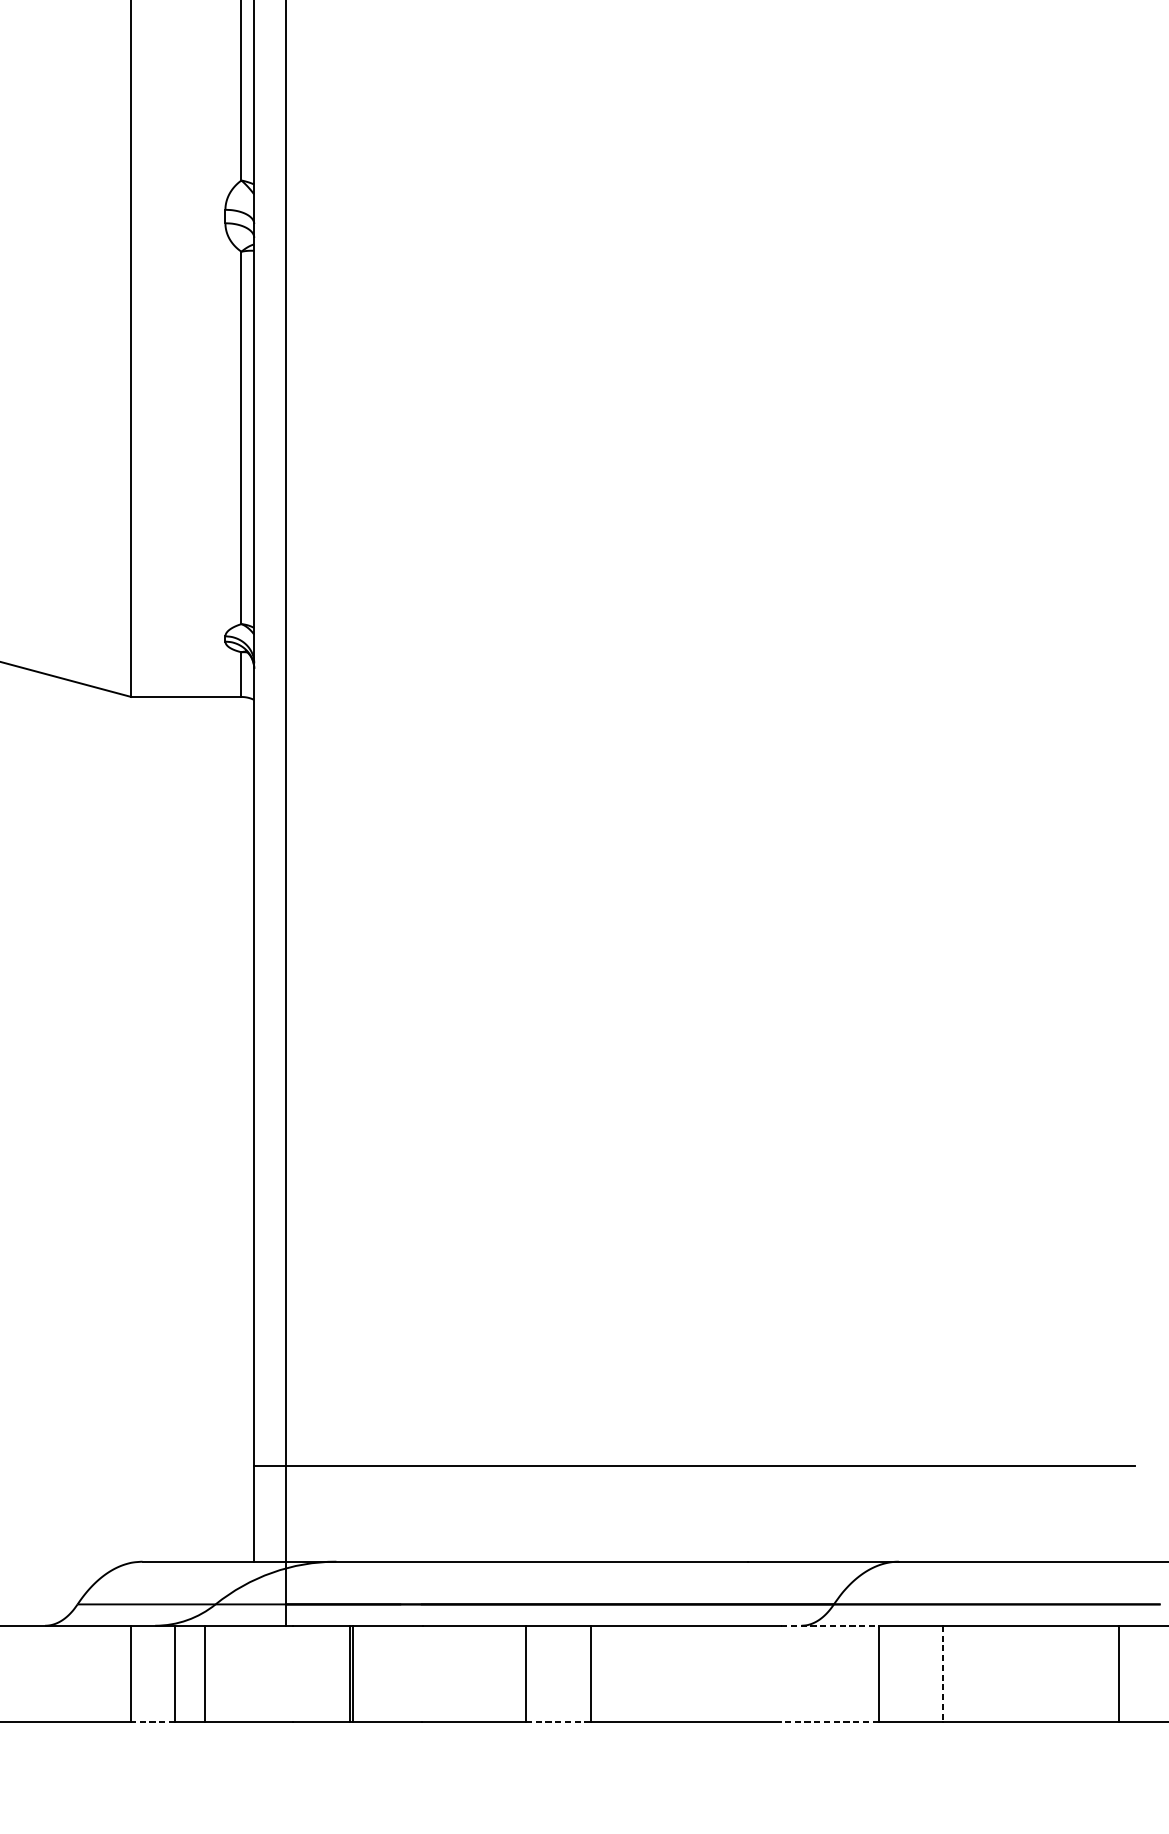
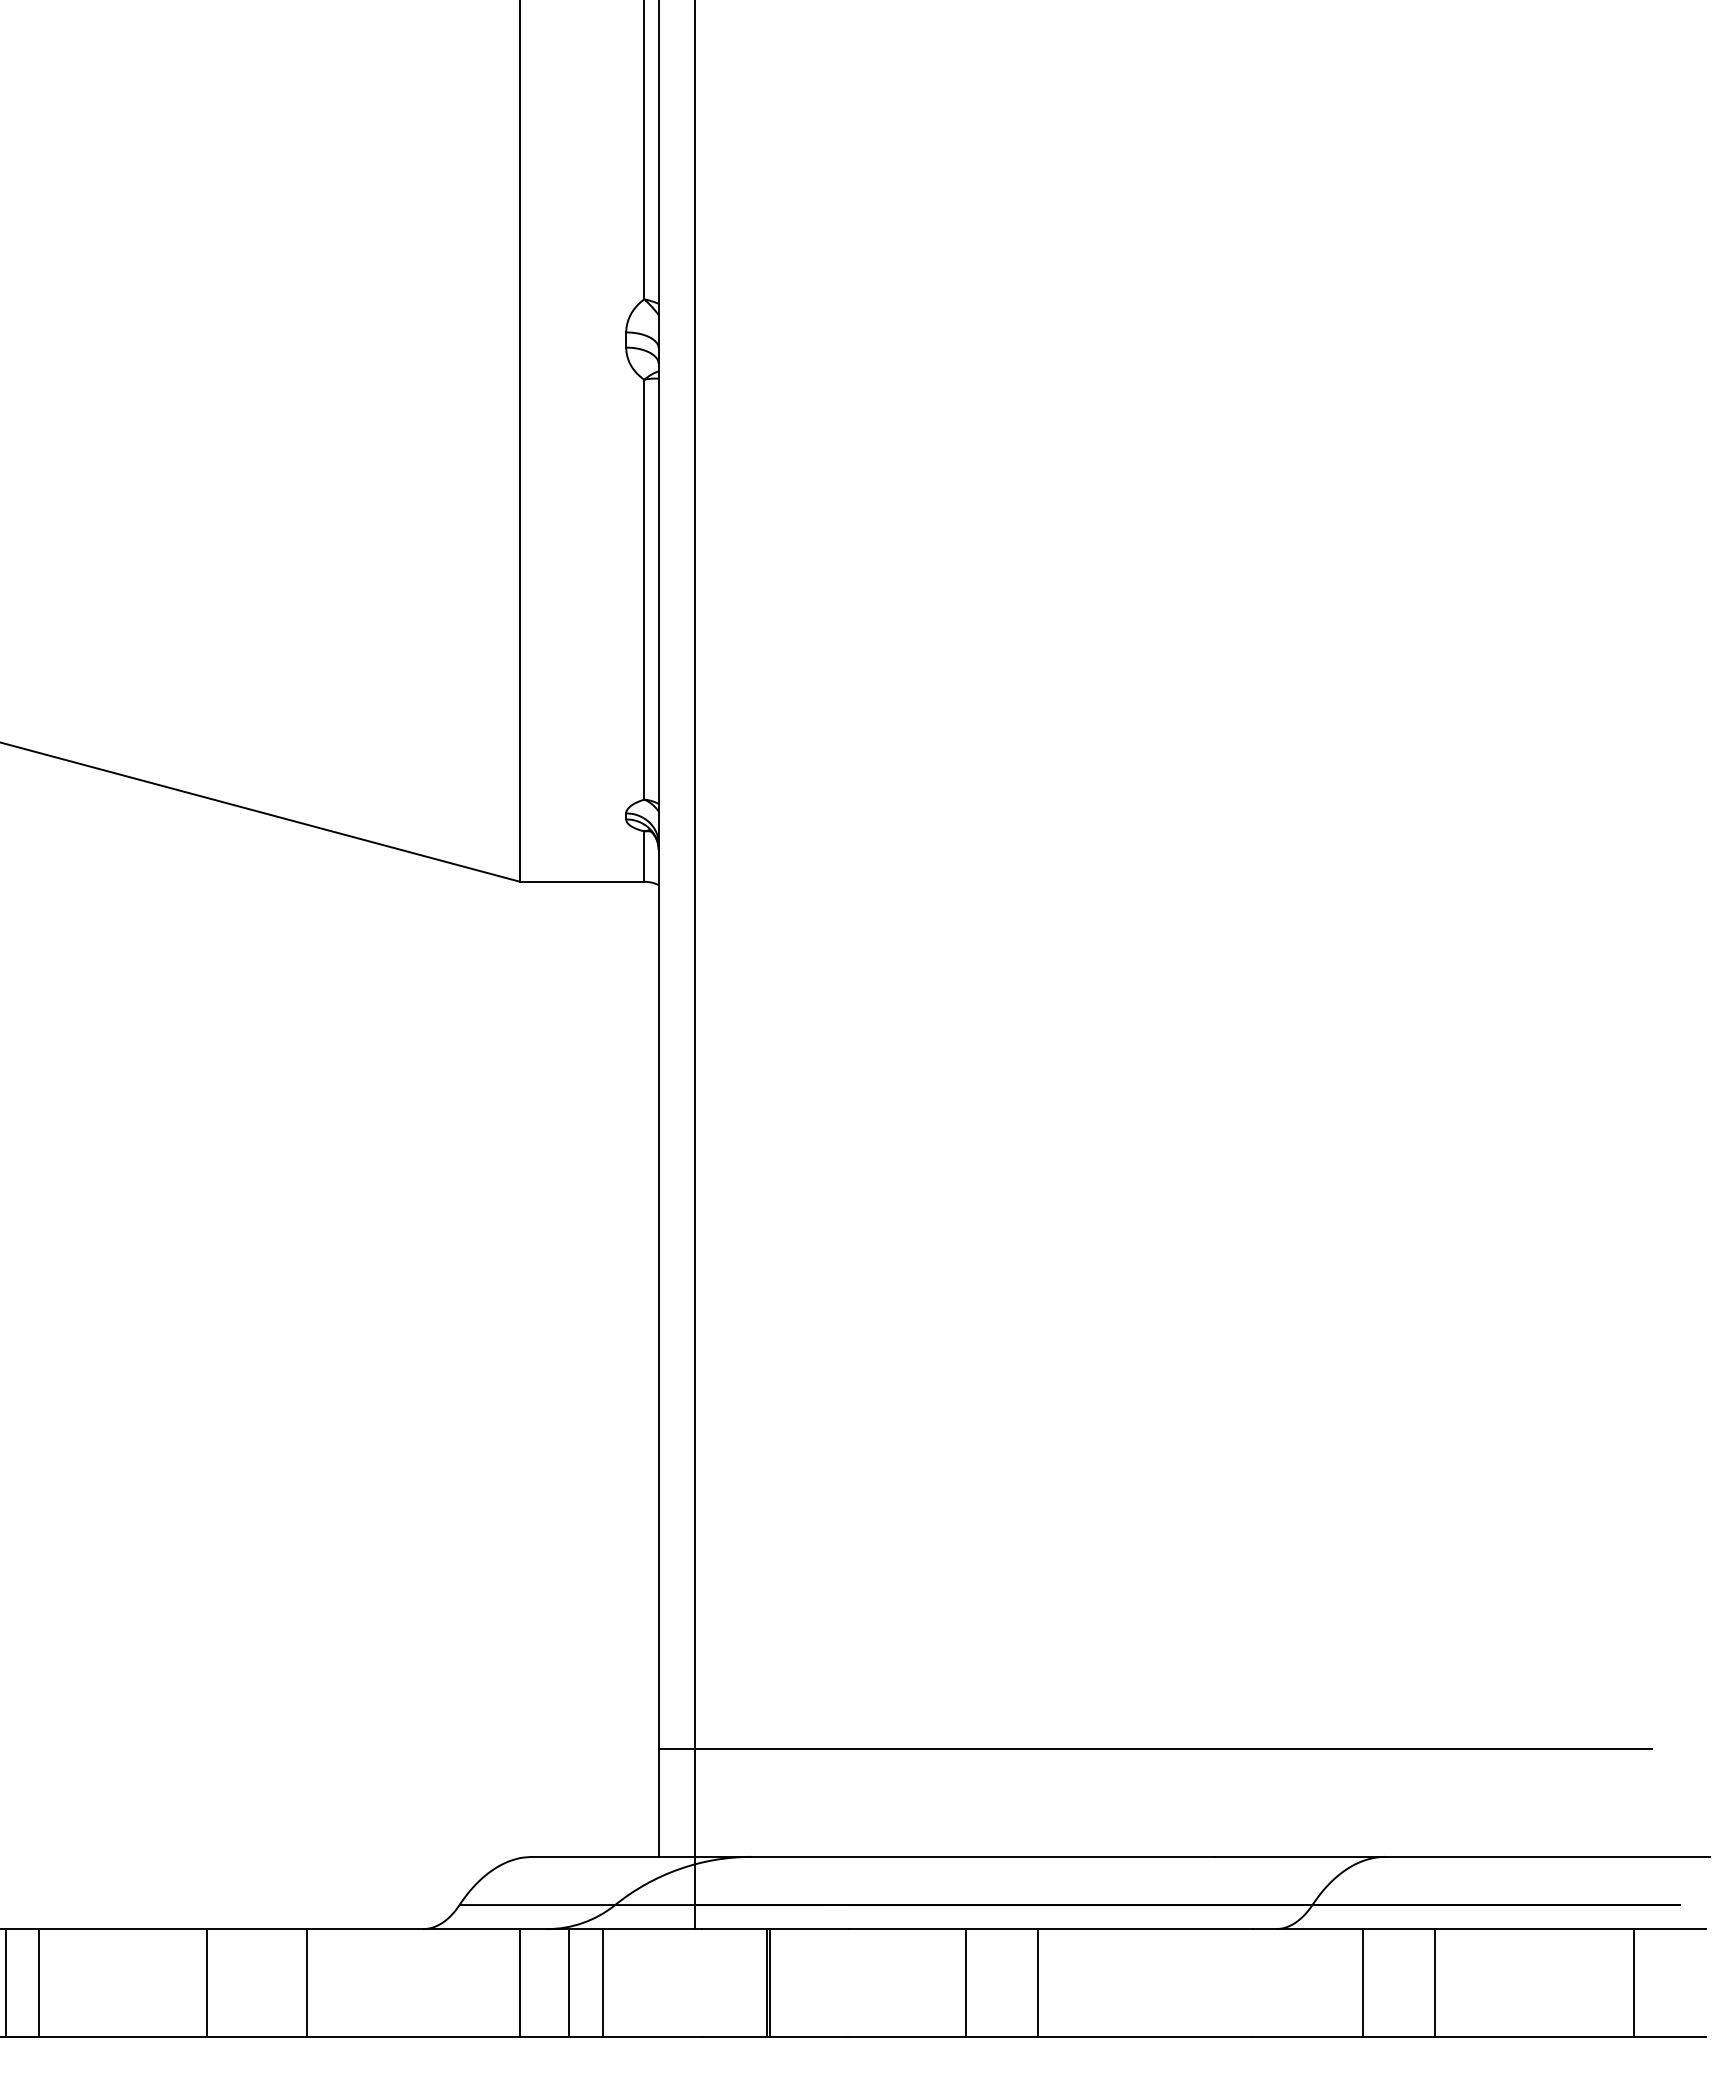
line: (830, 1626) -> (1308, 1929), dashed -> solid
line: (943, 1673) -> (1435, 1983), dashed -> solid
line: (152, 1721) -> (544, 2037), dashed -> solid
line: (558, 1721) -> (1001, 2037), dashed -> solid
line: (829, 1721) -> (1307, 2037), dashed -> solid

